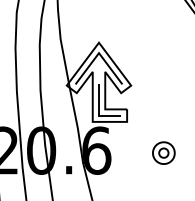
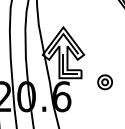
part: (162, 153) -> (104, 82), moved

